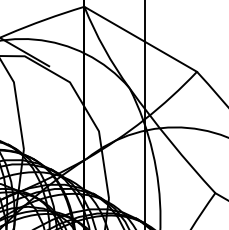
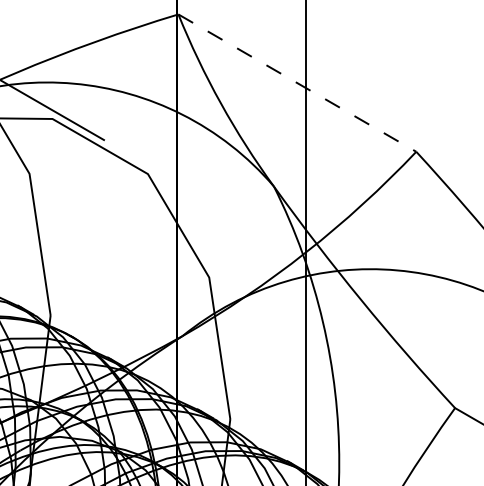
line: (140, 39) -> (296, 83), solid -> dashed

